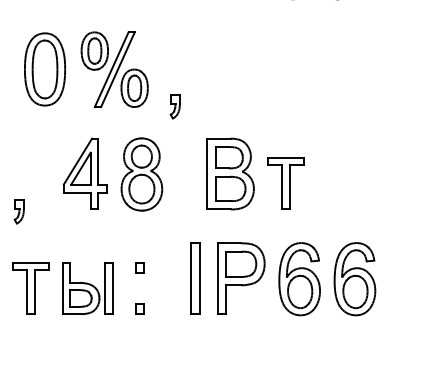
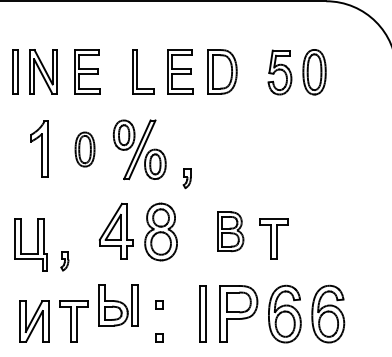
part: (44, 69) -> (84, 149), size x0.6
part: (230, 173) -> (230, 231), size x0.7
part: (87, 288) -> (118, 305), moved

